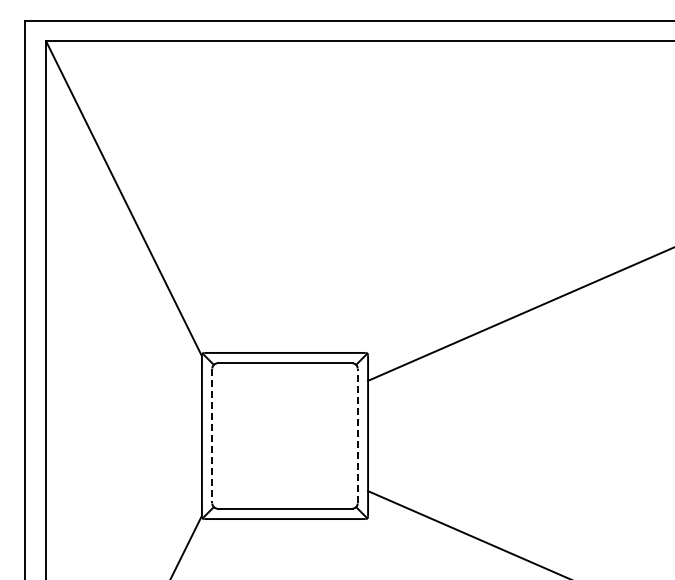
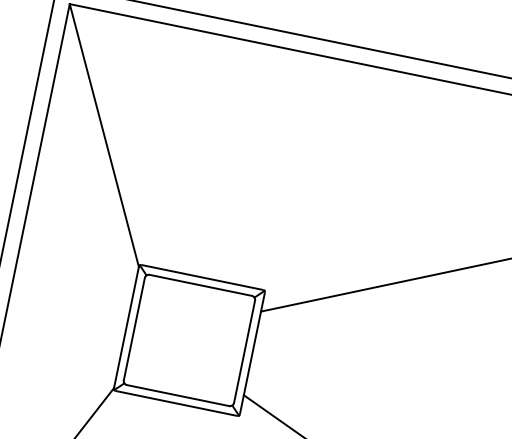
line: (357, 435) -> (244, 351), dashed -> solid
line: (212, 436) -> (134, 329), dashed -> solid

